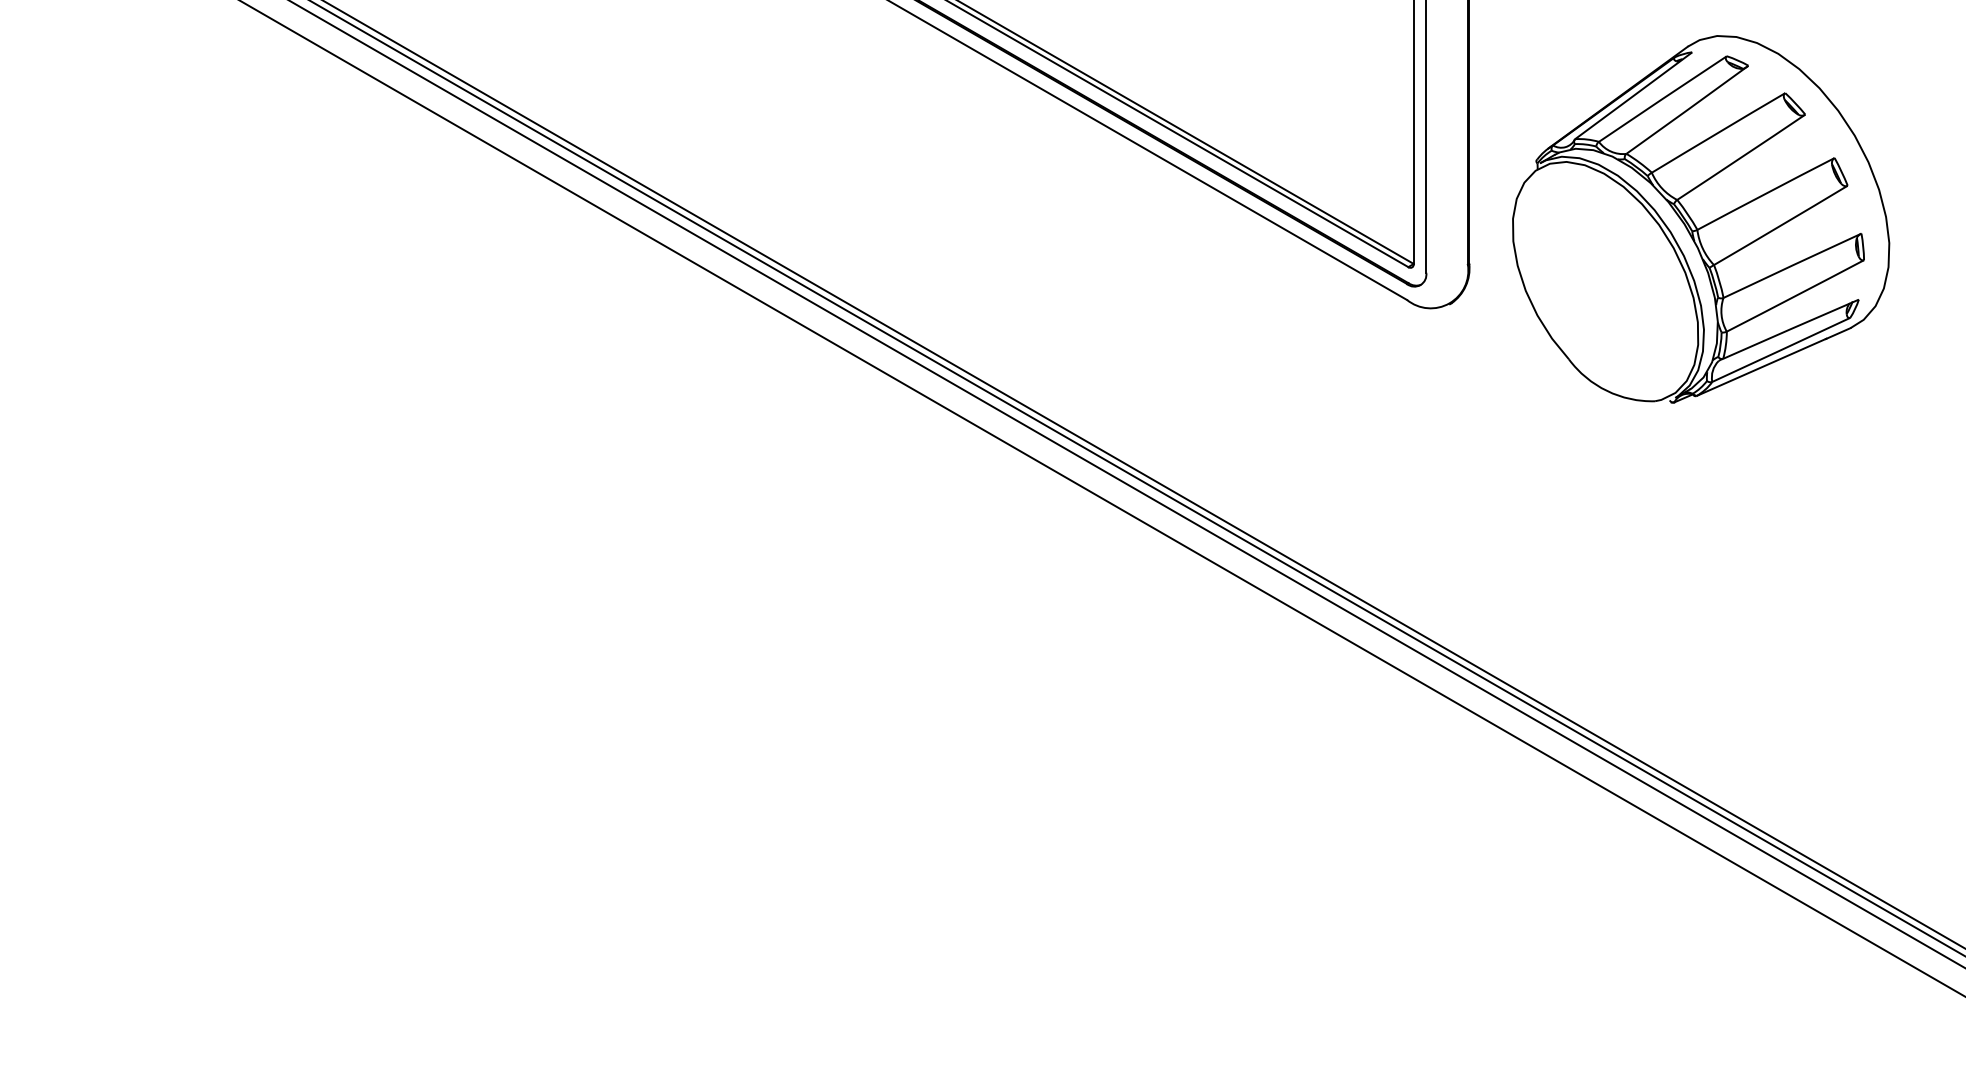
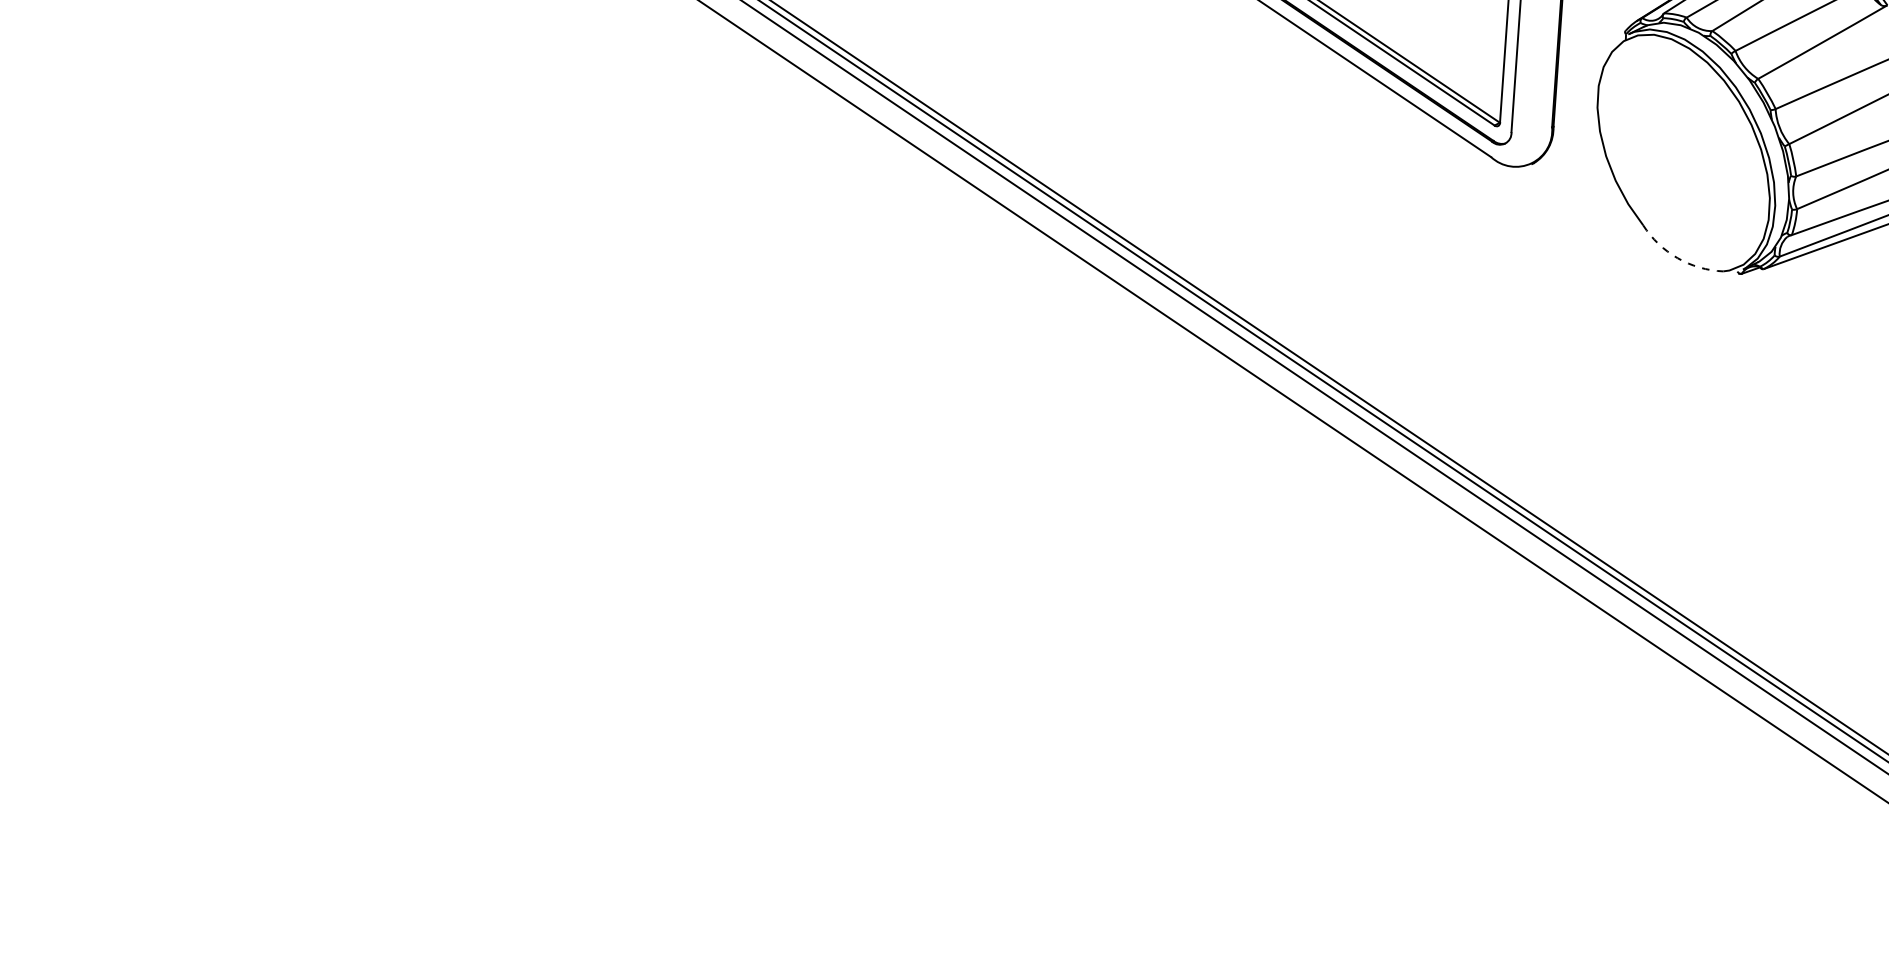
arc: (1606, 390) -> (1677, 257), solid -> dashed

